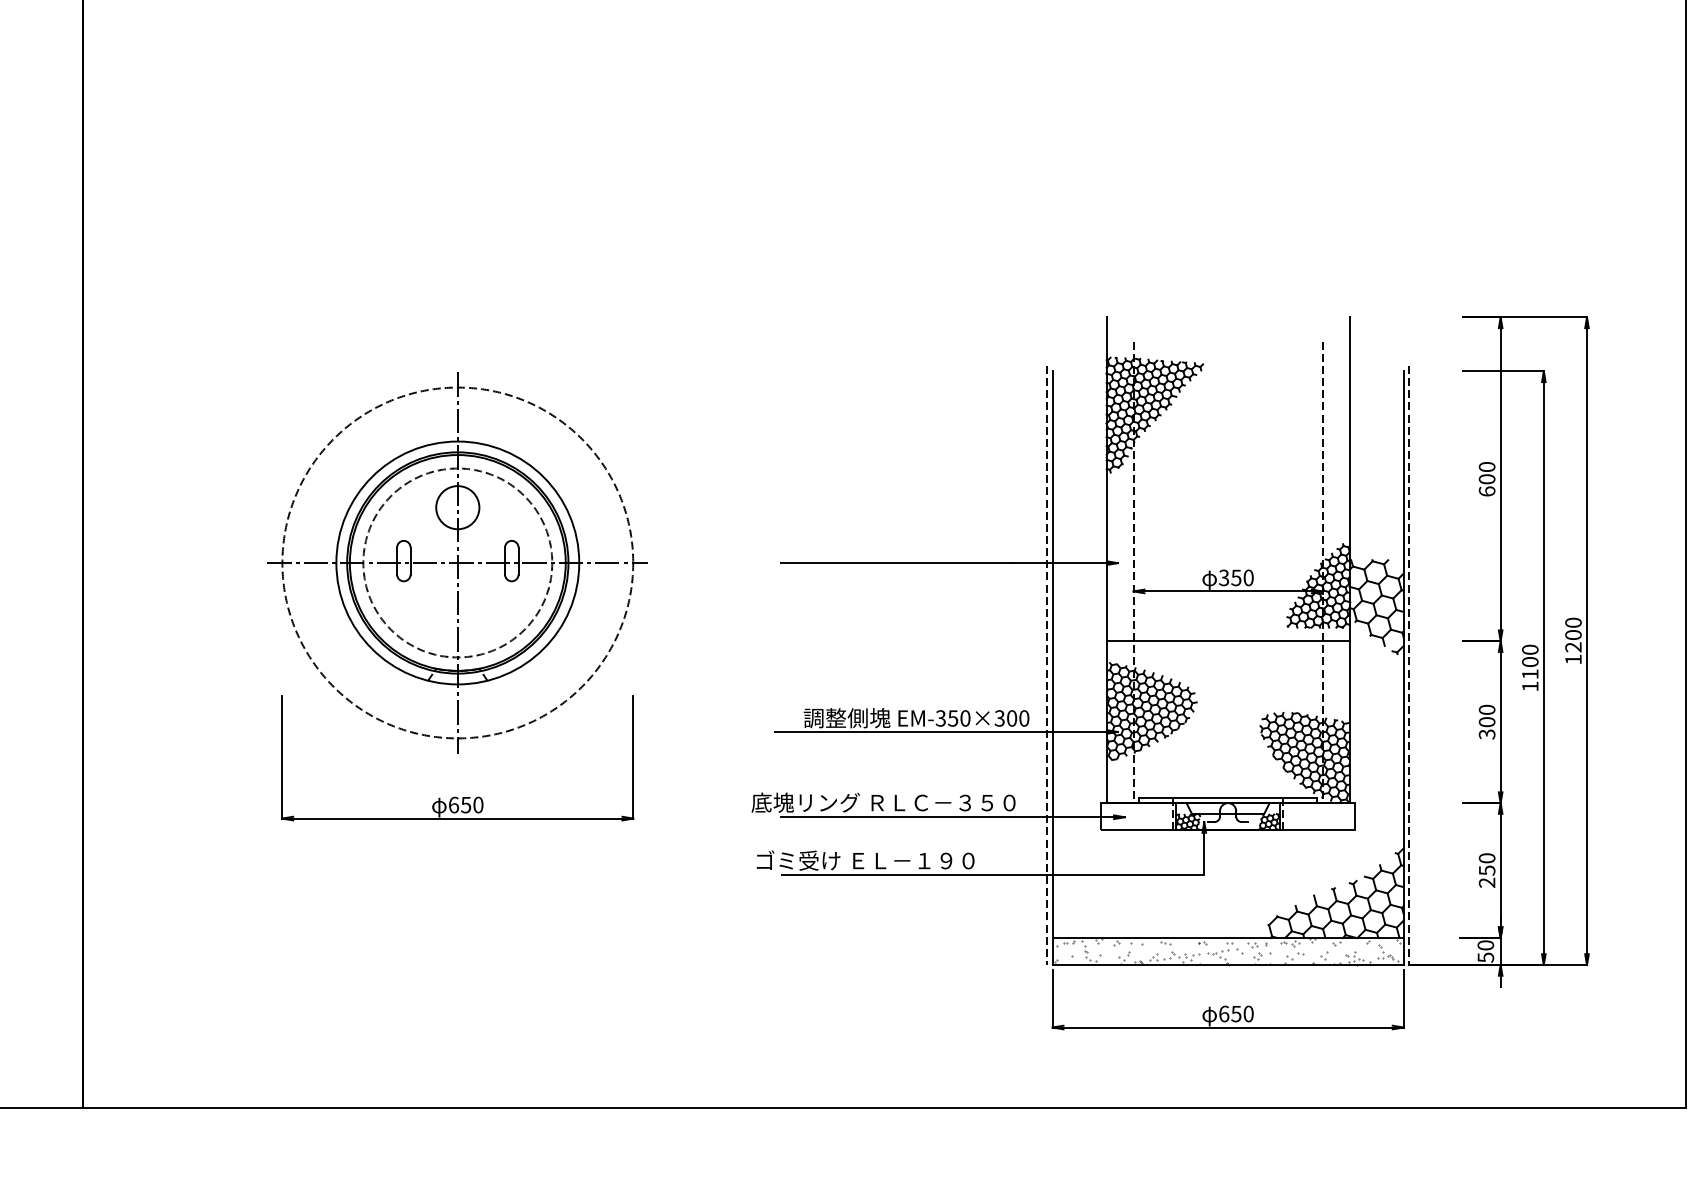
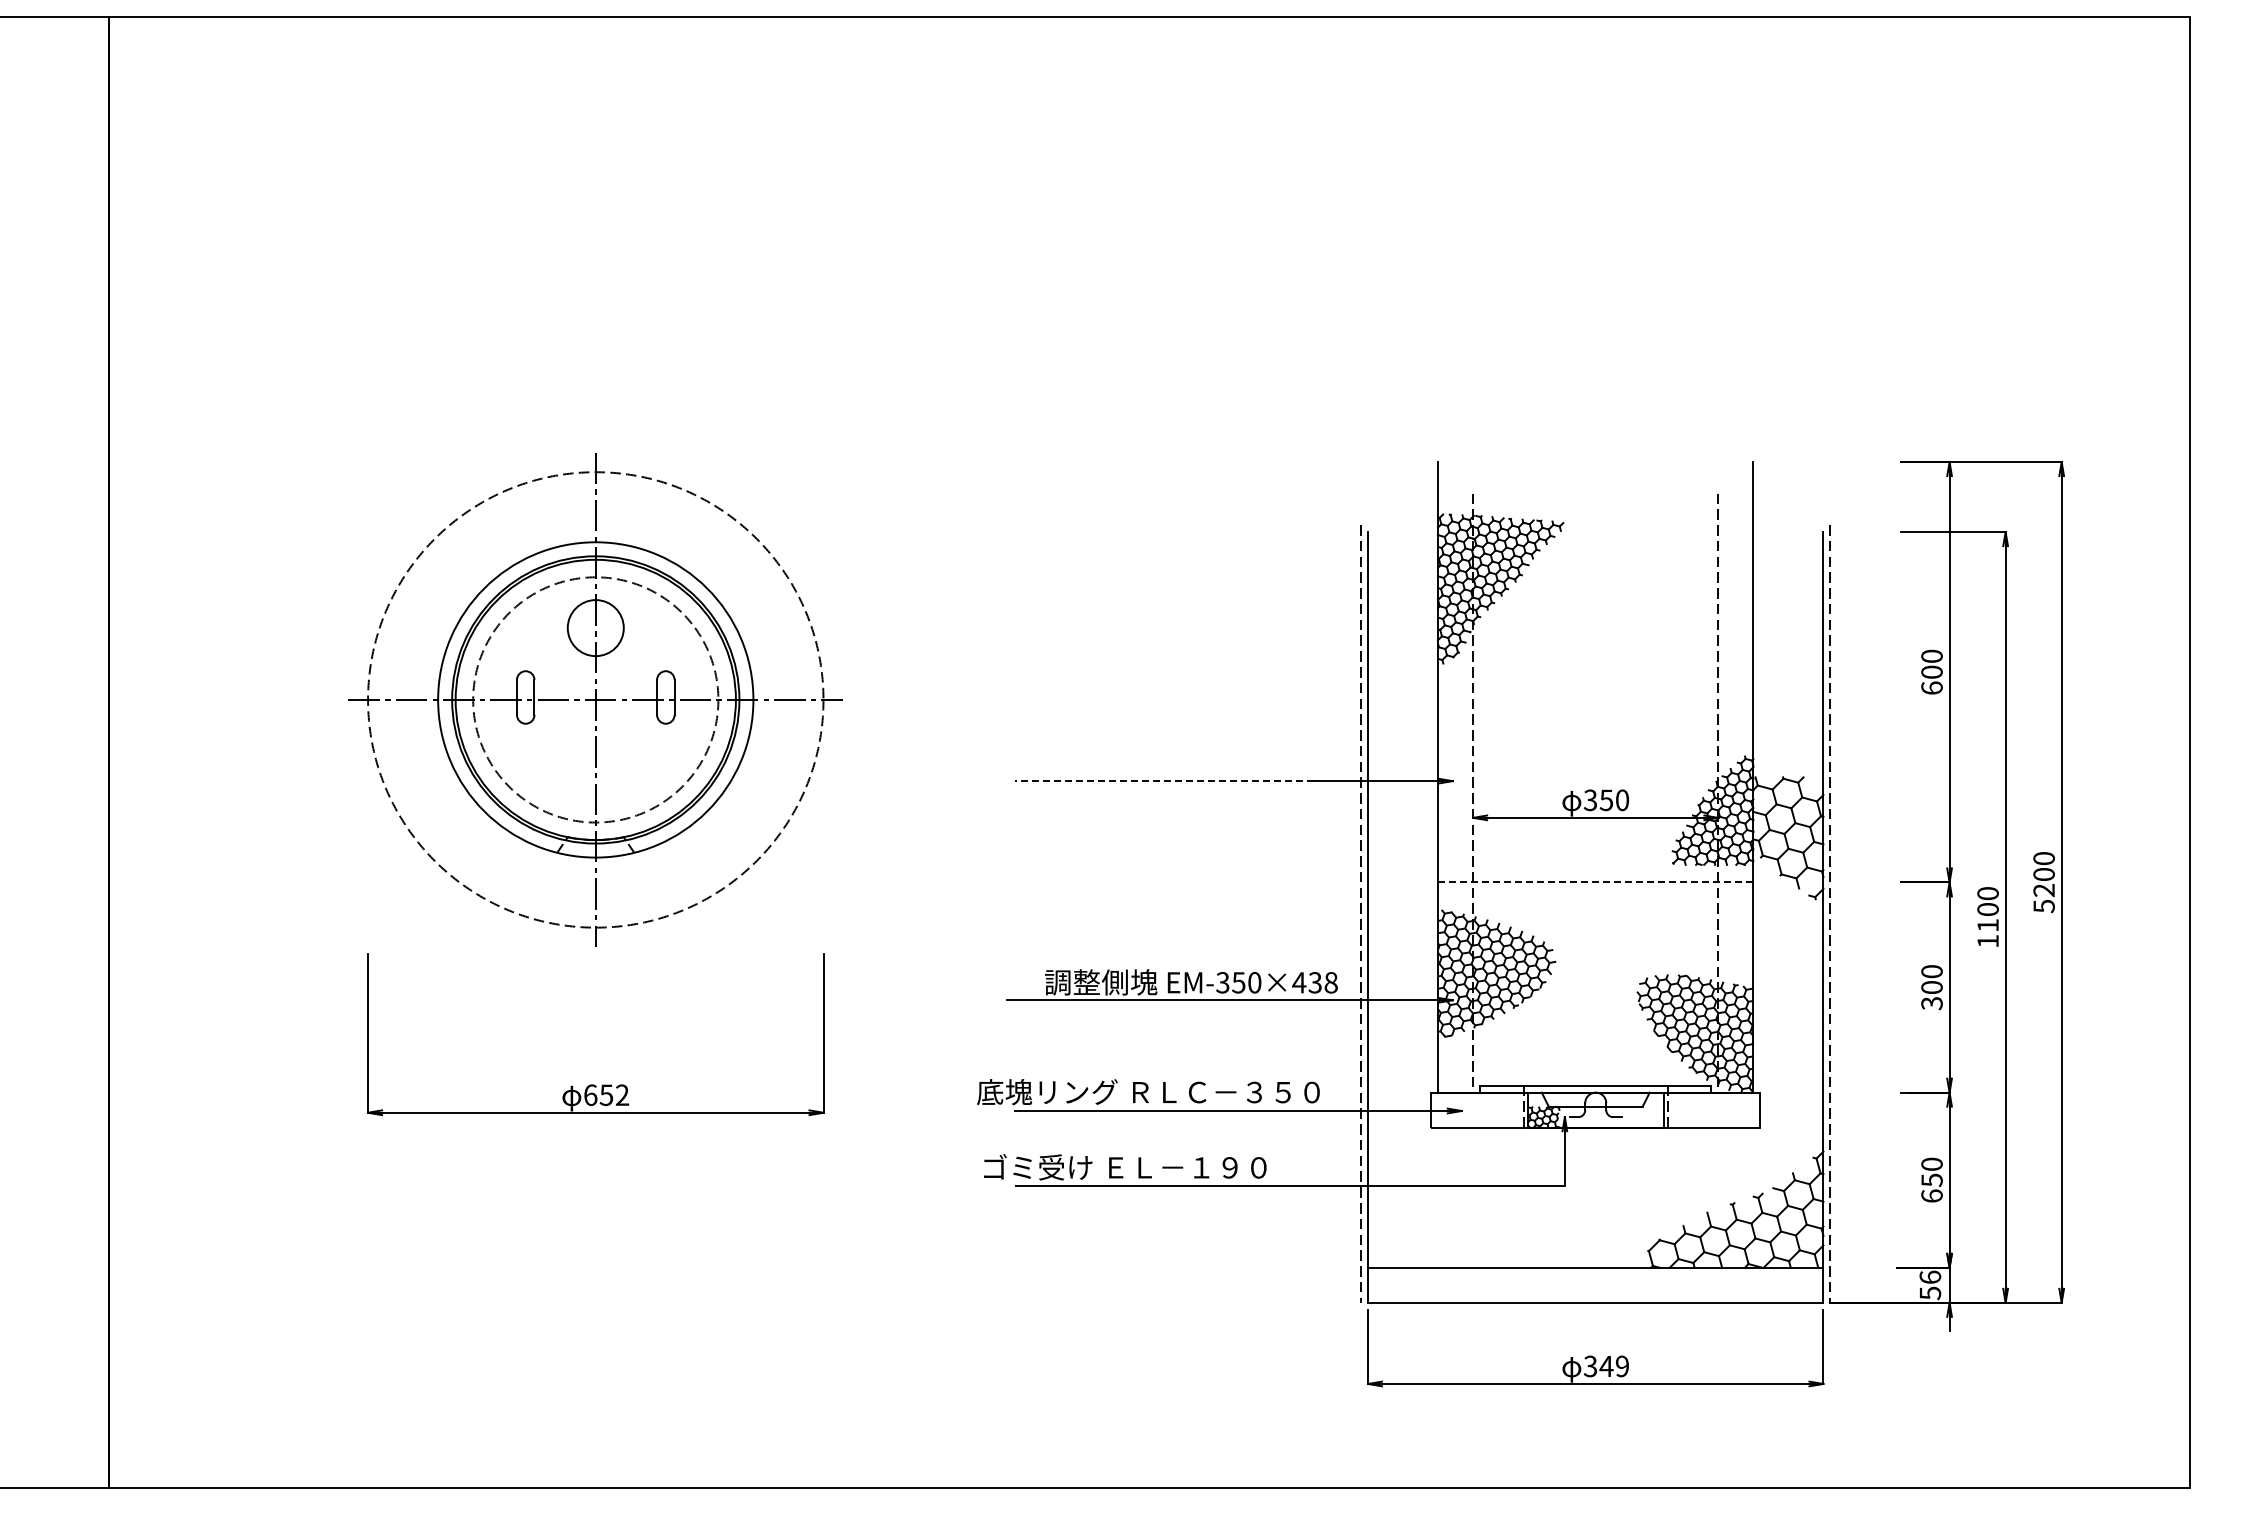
part: (457, 562) -> (595, 699), moved
line: (895, 563) -> (1164, 781), solid -> dashed
line: (1227, 641) -> (1595, 882), solid -> dashed
text: (1572, 659) -> (2043, 906), 1200 -> 5200
text: (1011, 718) -> (1314, 982), EM-350×300 -> EM-350×438
text: (478, 805) -> (622, 1095), 650 -> 652
hatch: (1267, 821) -> (1647, 1116), removed
text: (1486, 882) -> (1931, 1195), 250 -> 650
text: (1485, 944) -> (1930, 1276), 50 -> 56
hatch: (1227, 951) -> (1594, 1285), removed
text: (1236, 1014) -> (1606, 1366), 650 -> 349

